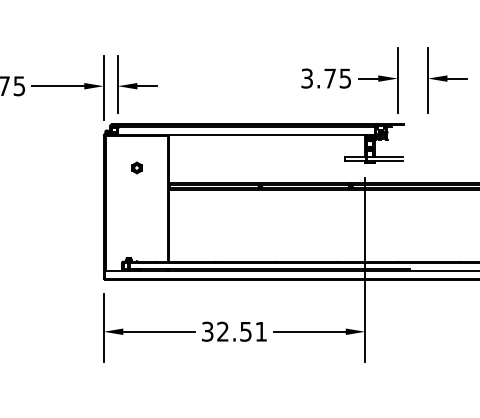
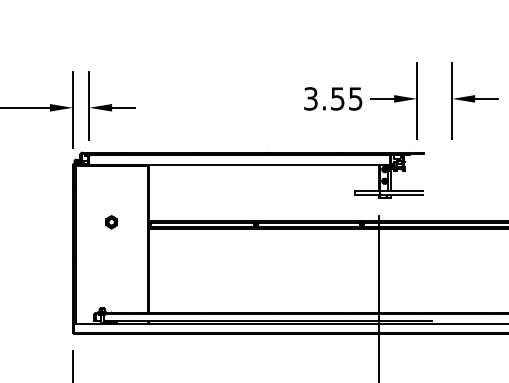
text: (329, 78) -> (337, 98), 3.75 -> 3.55
part: (136, 167) -> (111, 221), moved

